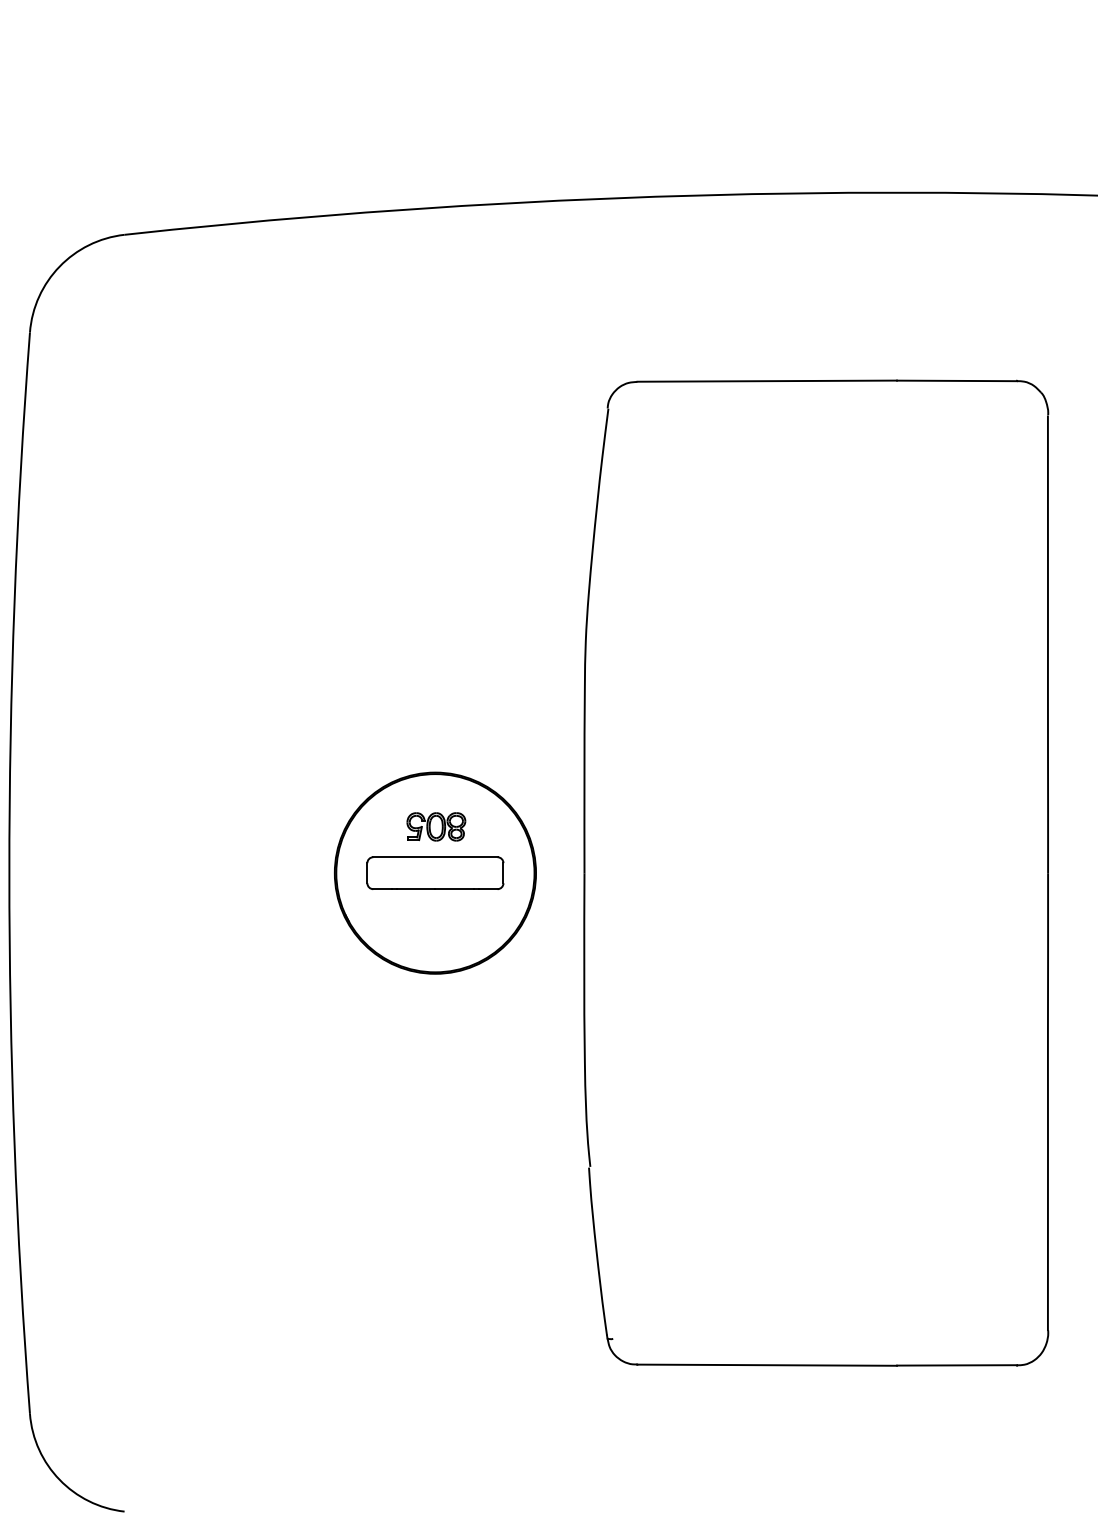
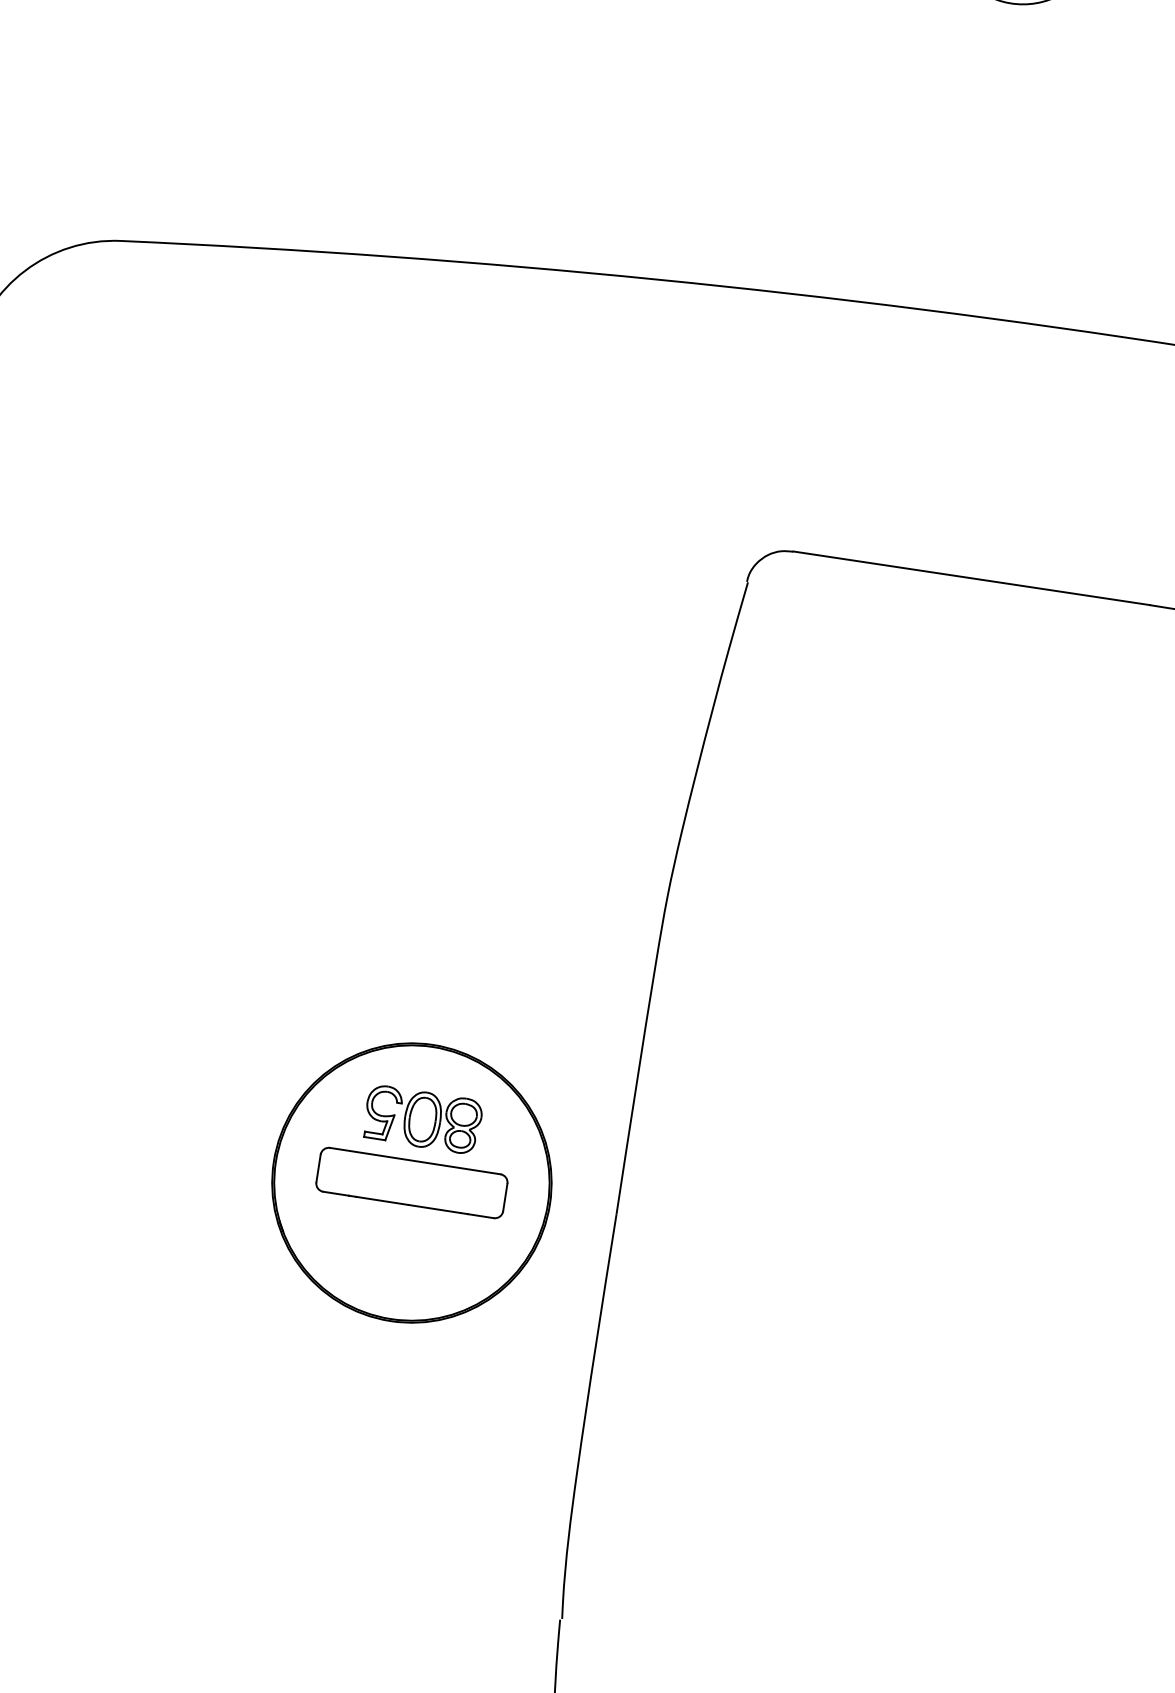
part: (436, 826) -> (423, 1119), size x1.43

